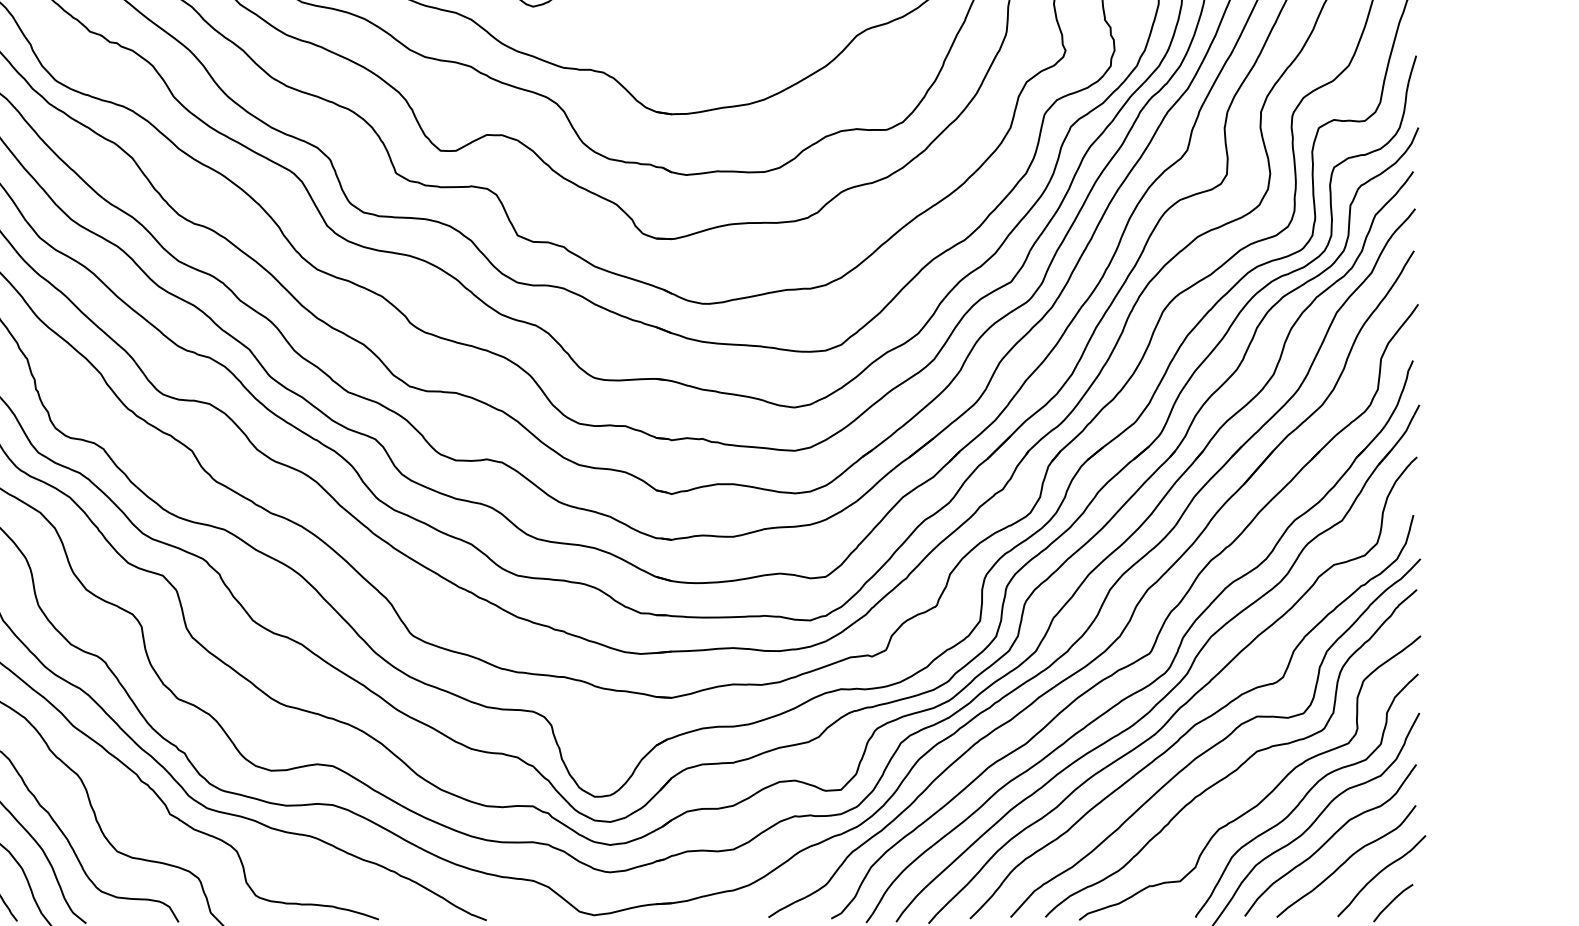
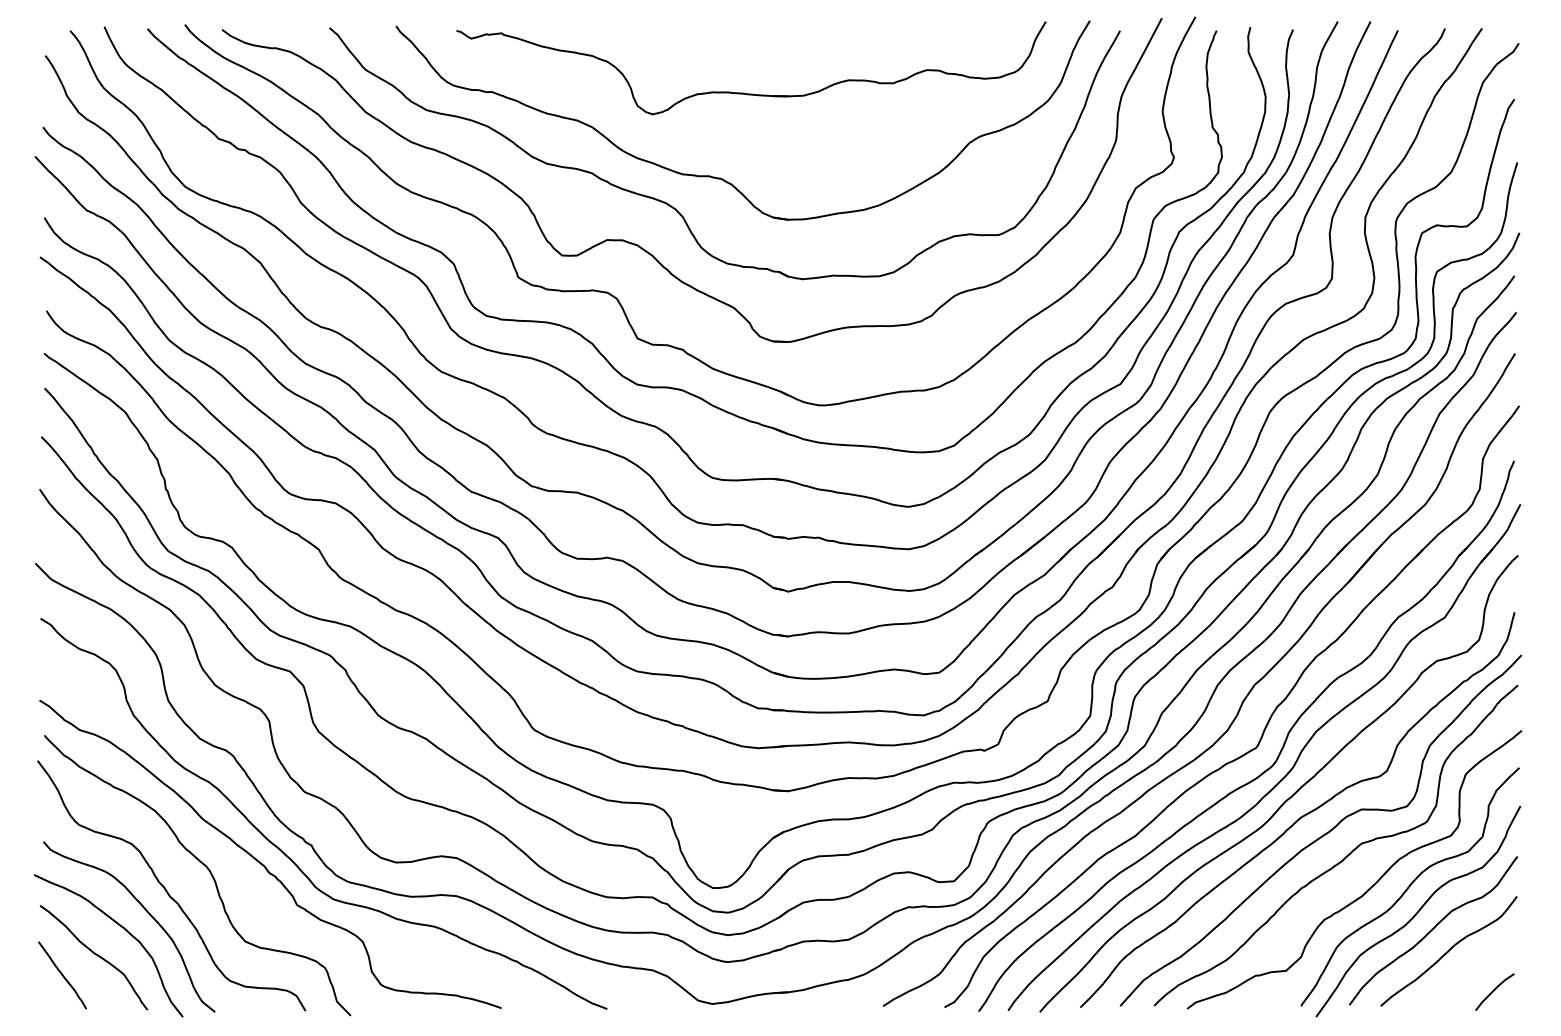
curve: (1379, 873) -> (1481, 963), removed

